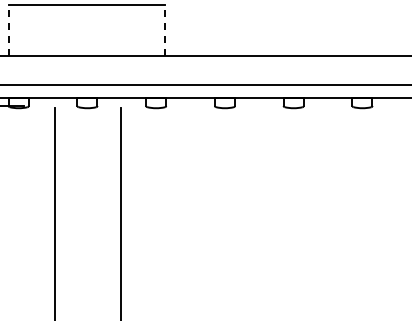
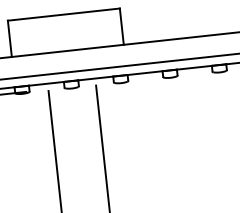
line: (9, 30) -> (9, 38), dashed -> solid
line: (165, 30) -> (121, 26), dashed -> solid

